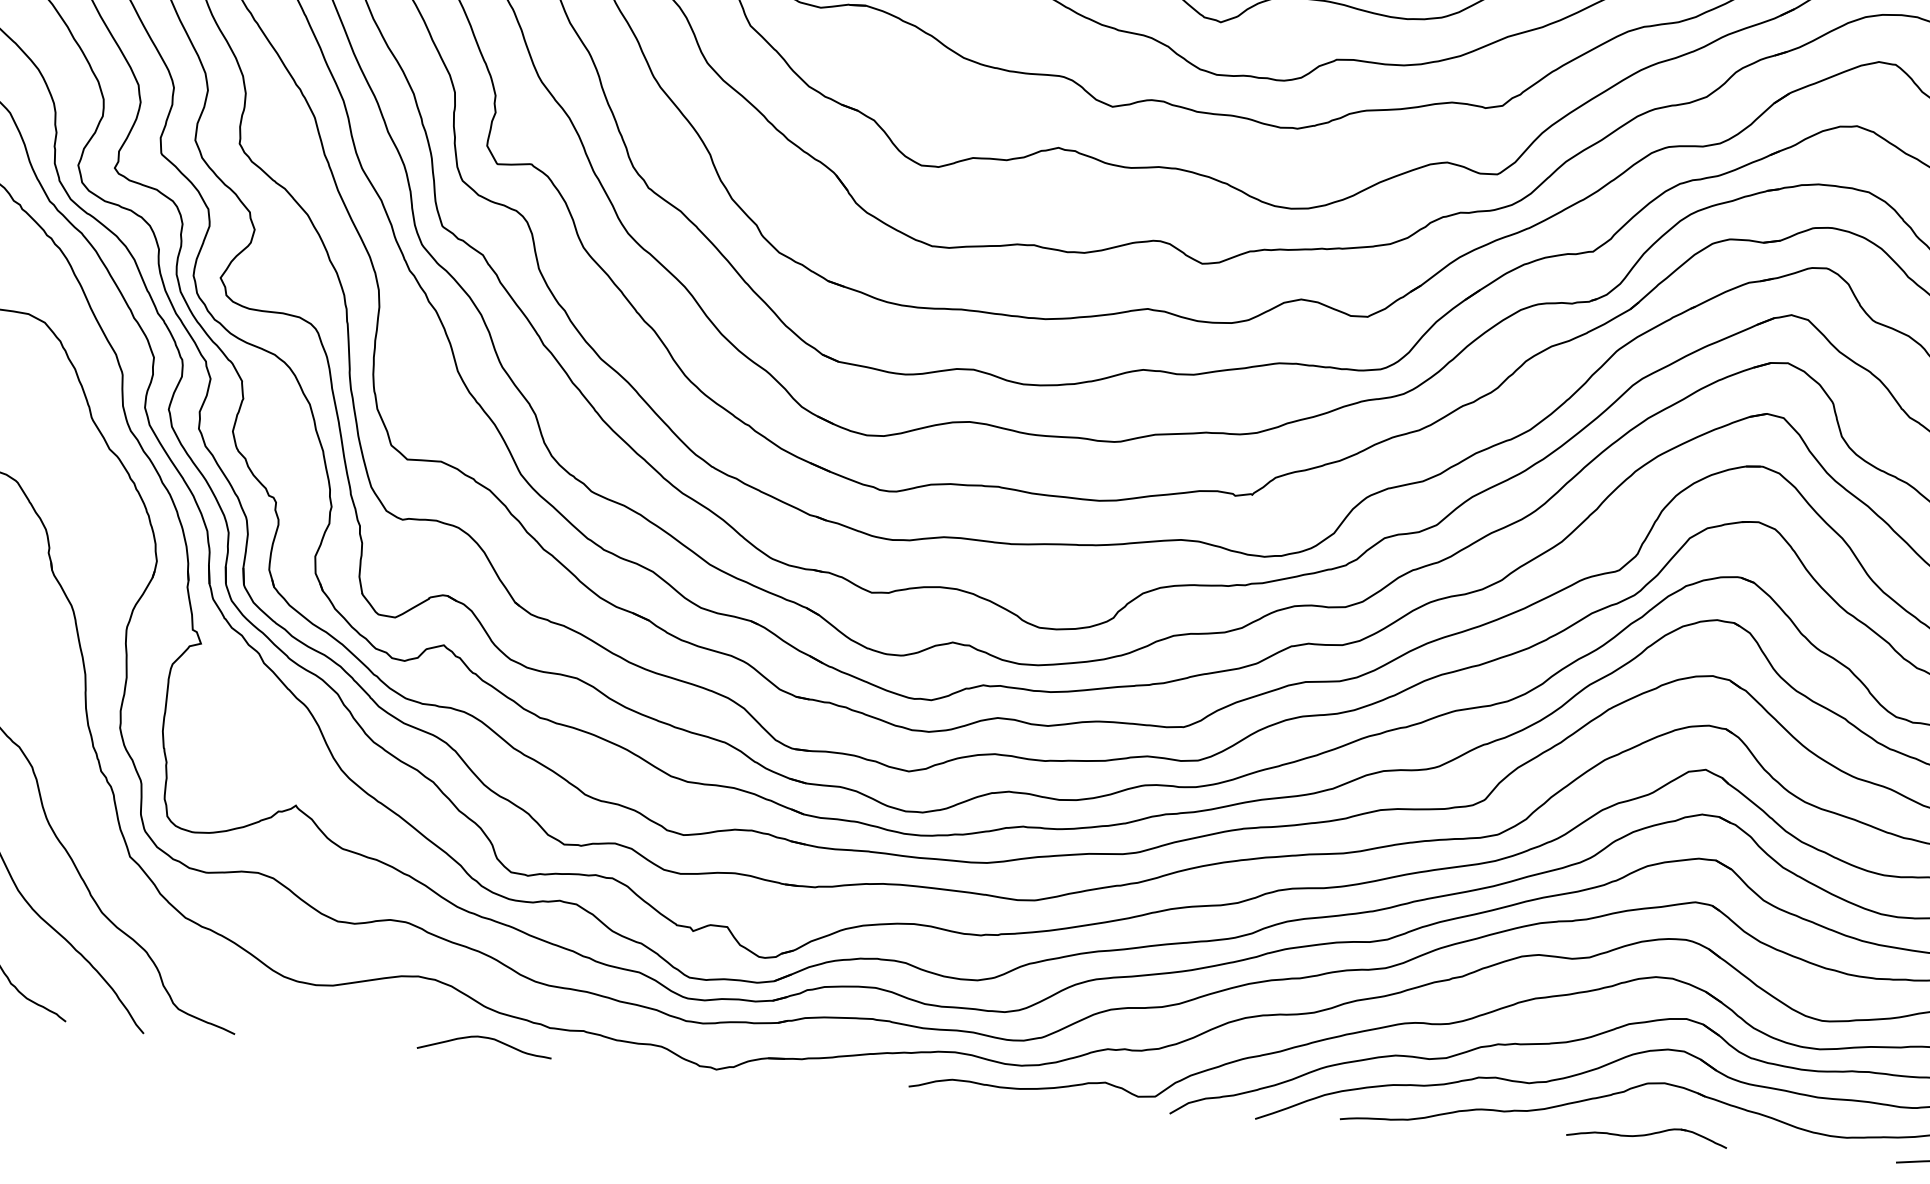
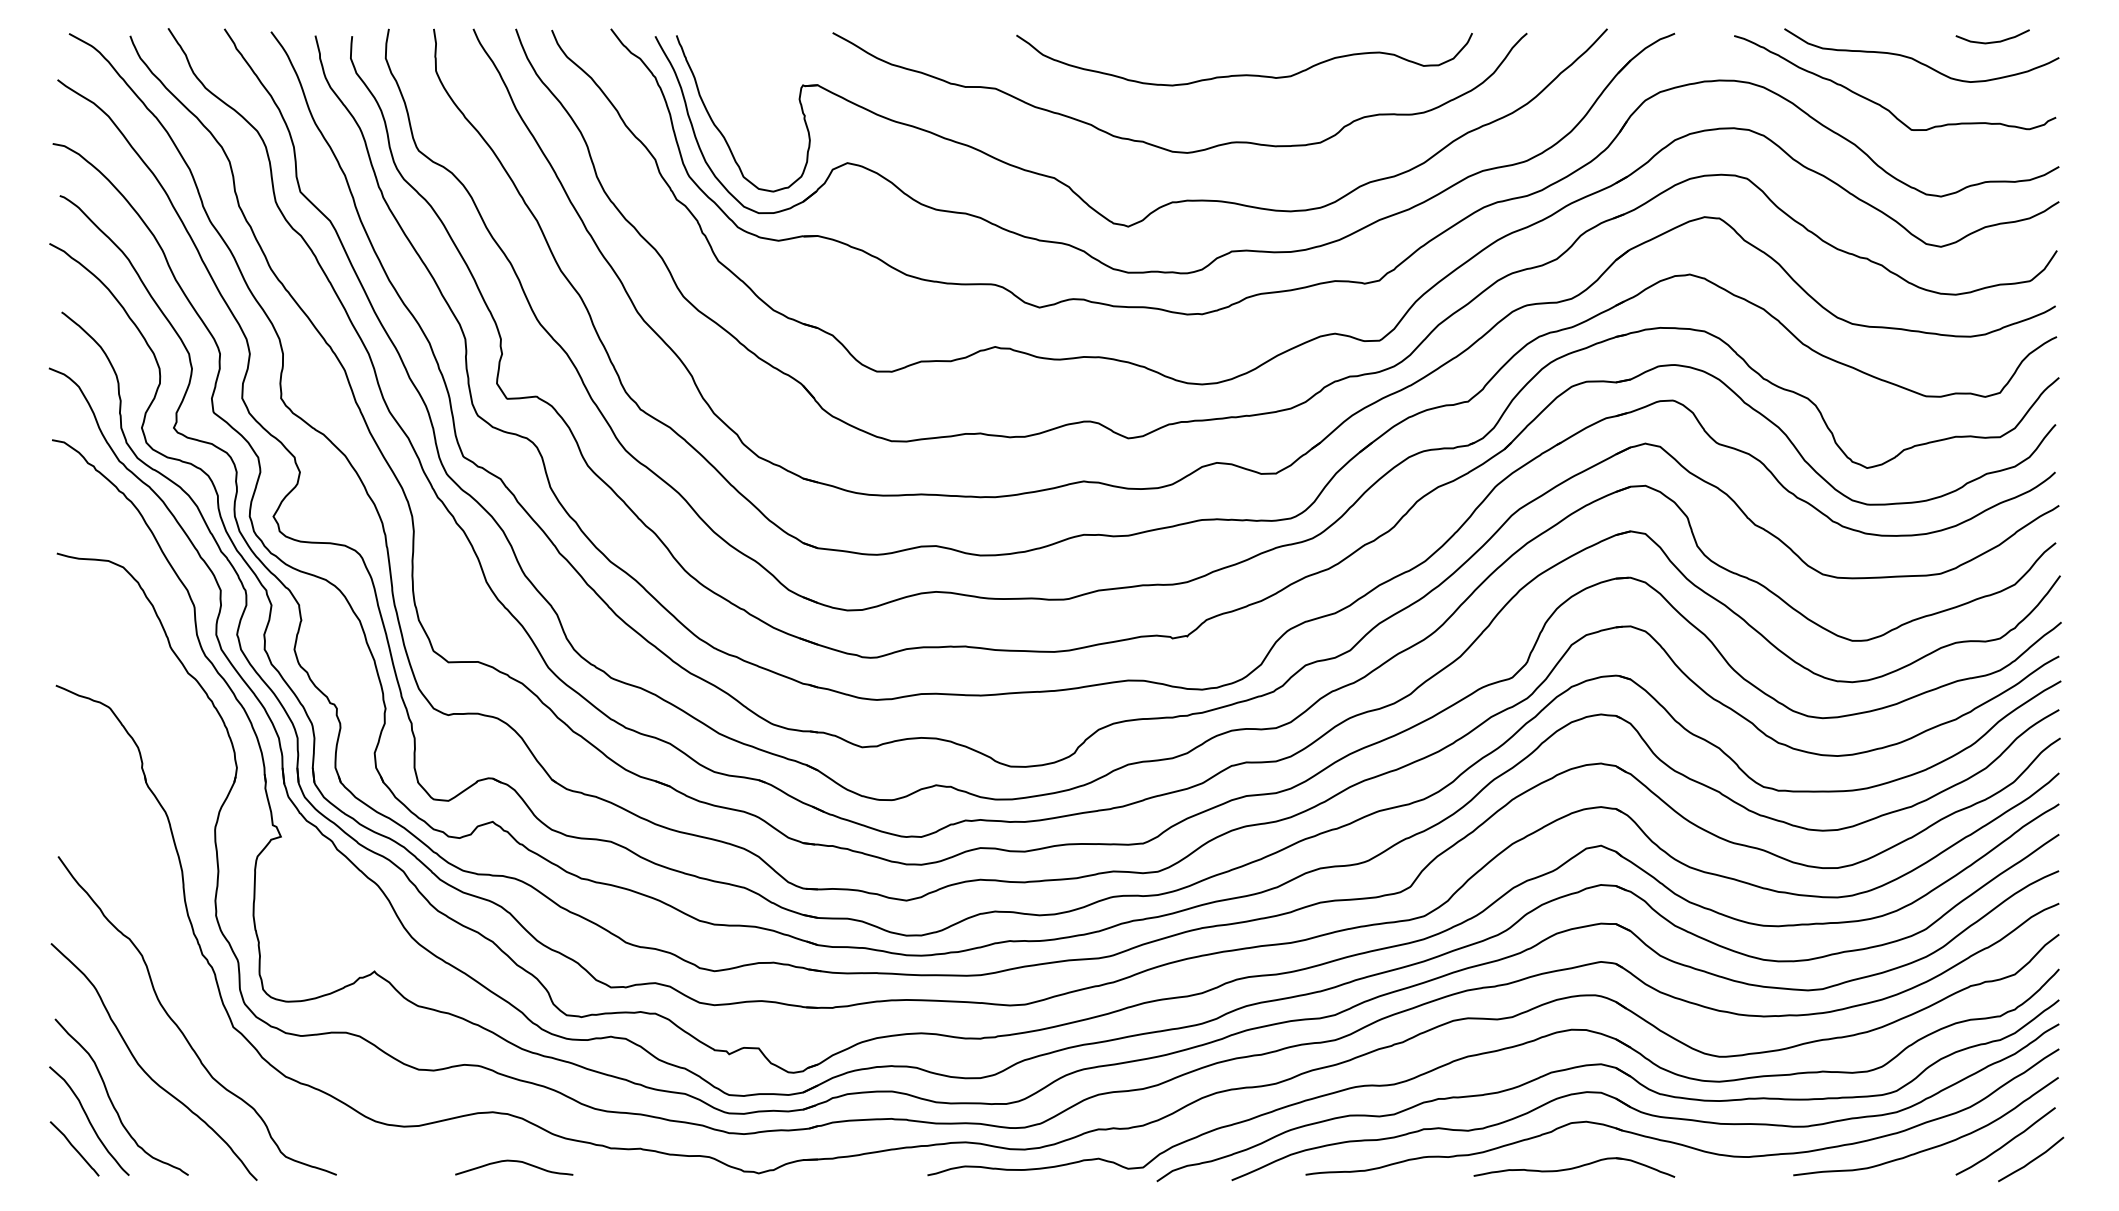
curve: (487, 1039) -> (516, 1162), moved
part: (1647, 1134) -> (1574, 1167), size x1.43

